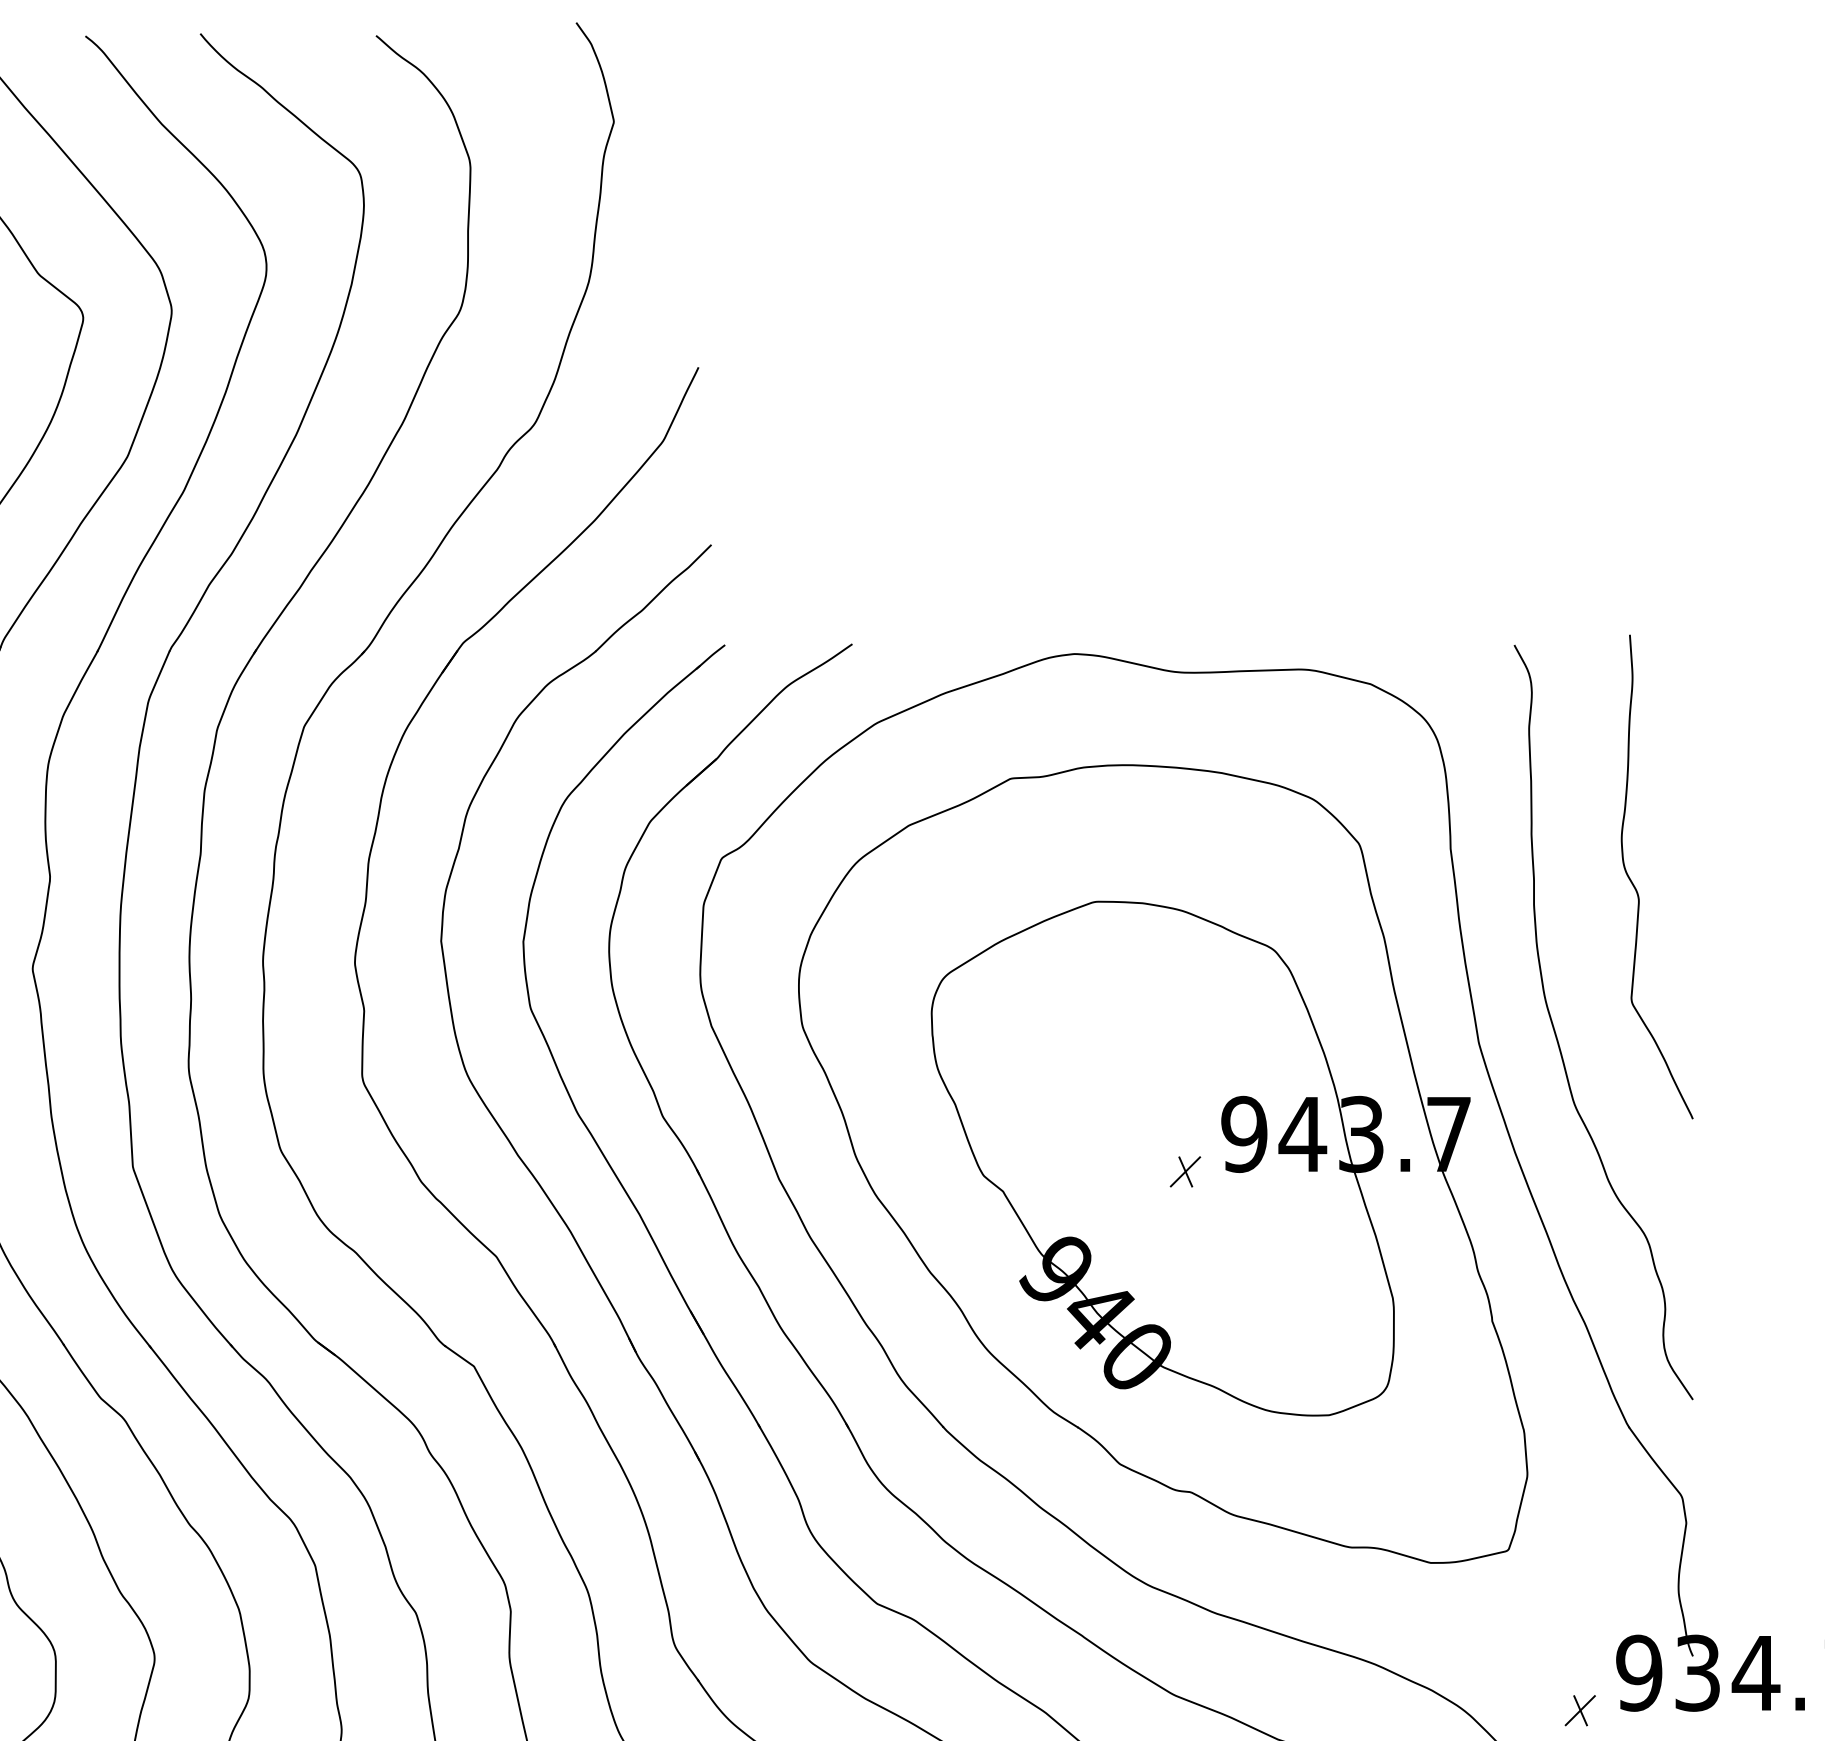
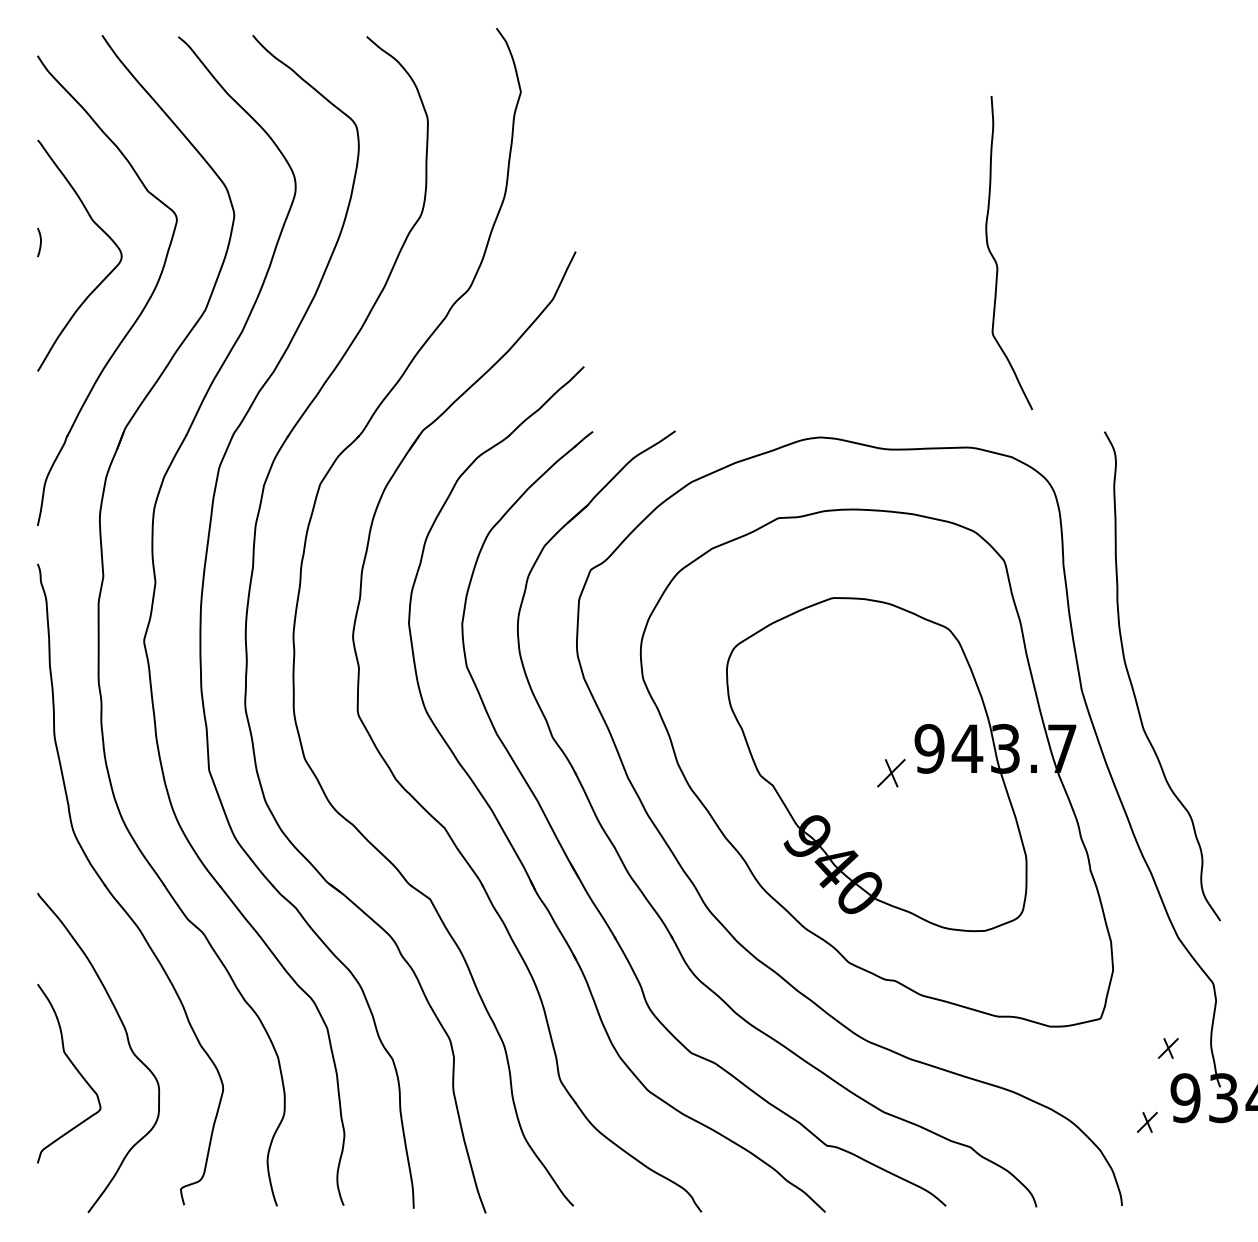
curve: (1637, 888) -> (996, 260), moved
part: (1185, 1170) -> (891, 772), size x1.4
part: (1612, 1596) -> (1168, 1048), added

